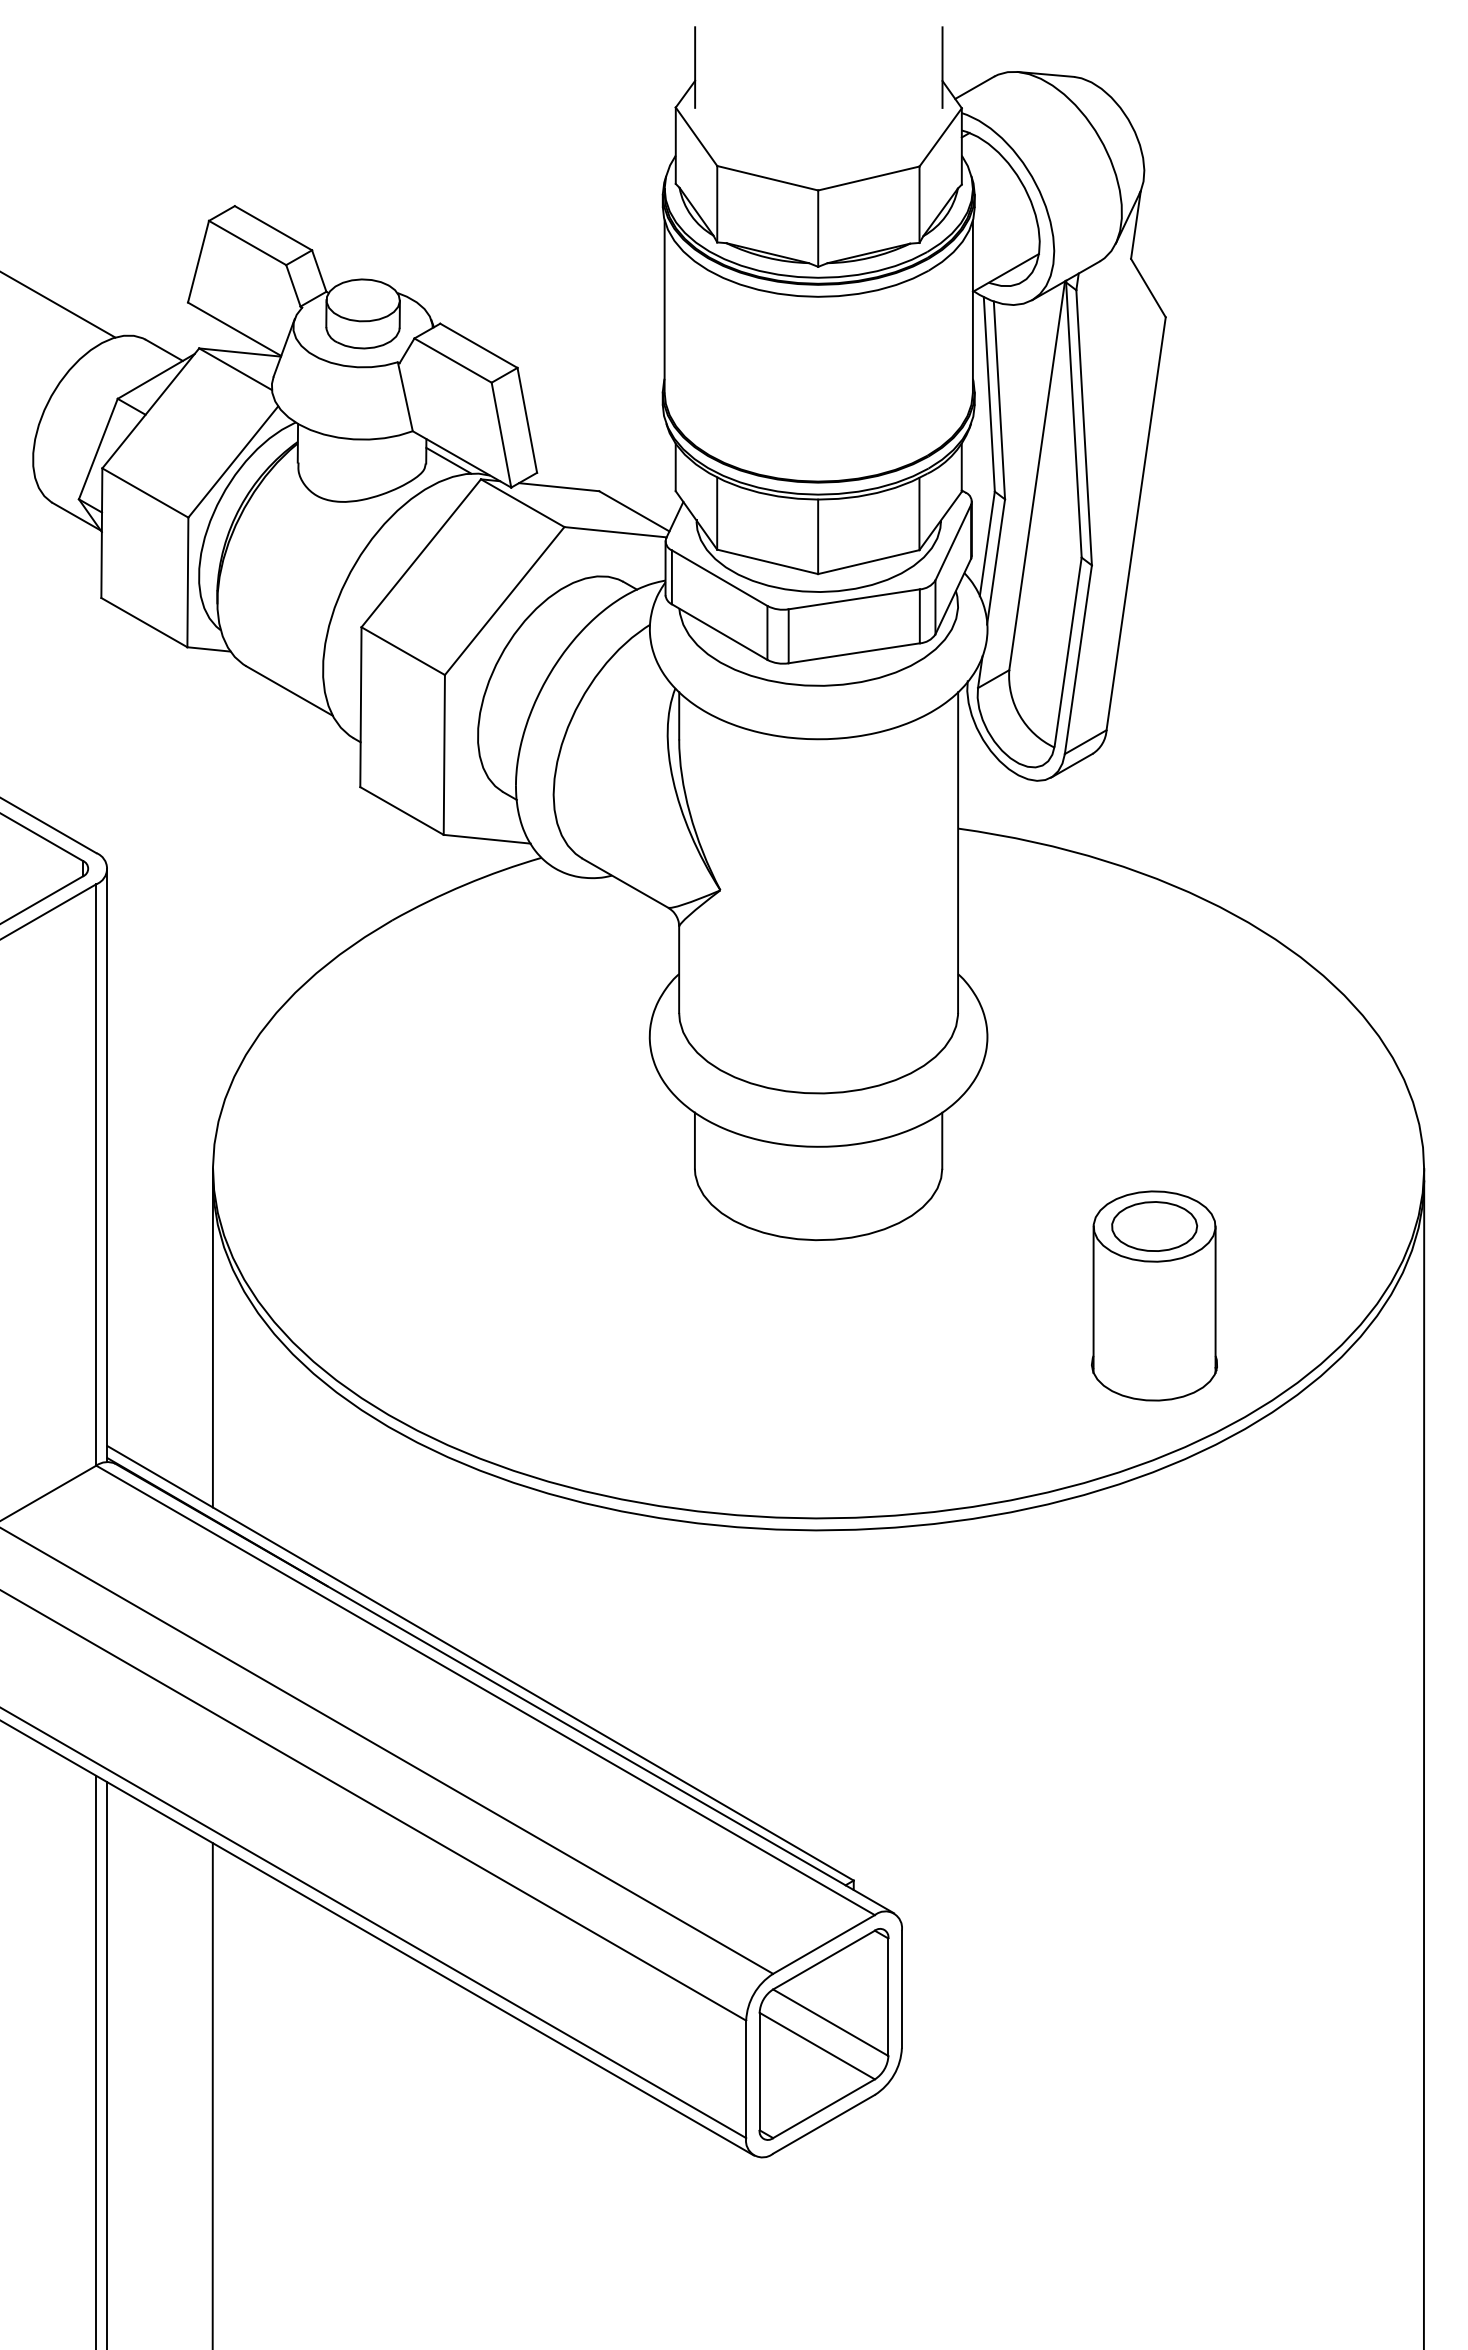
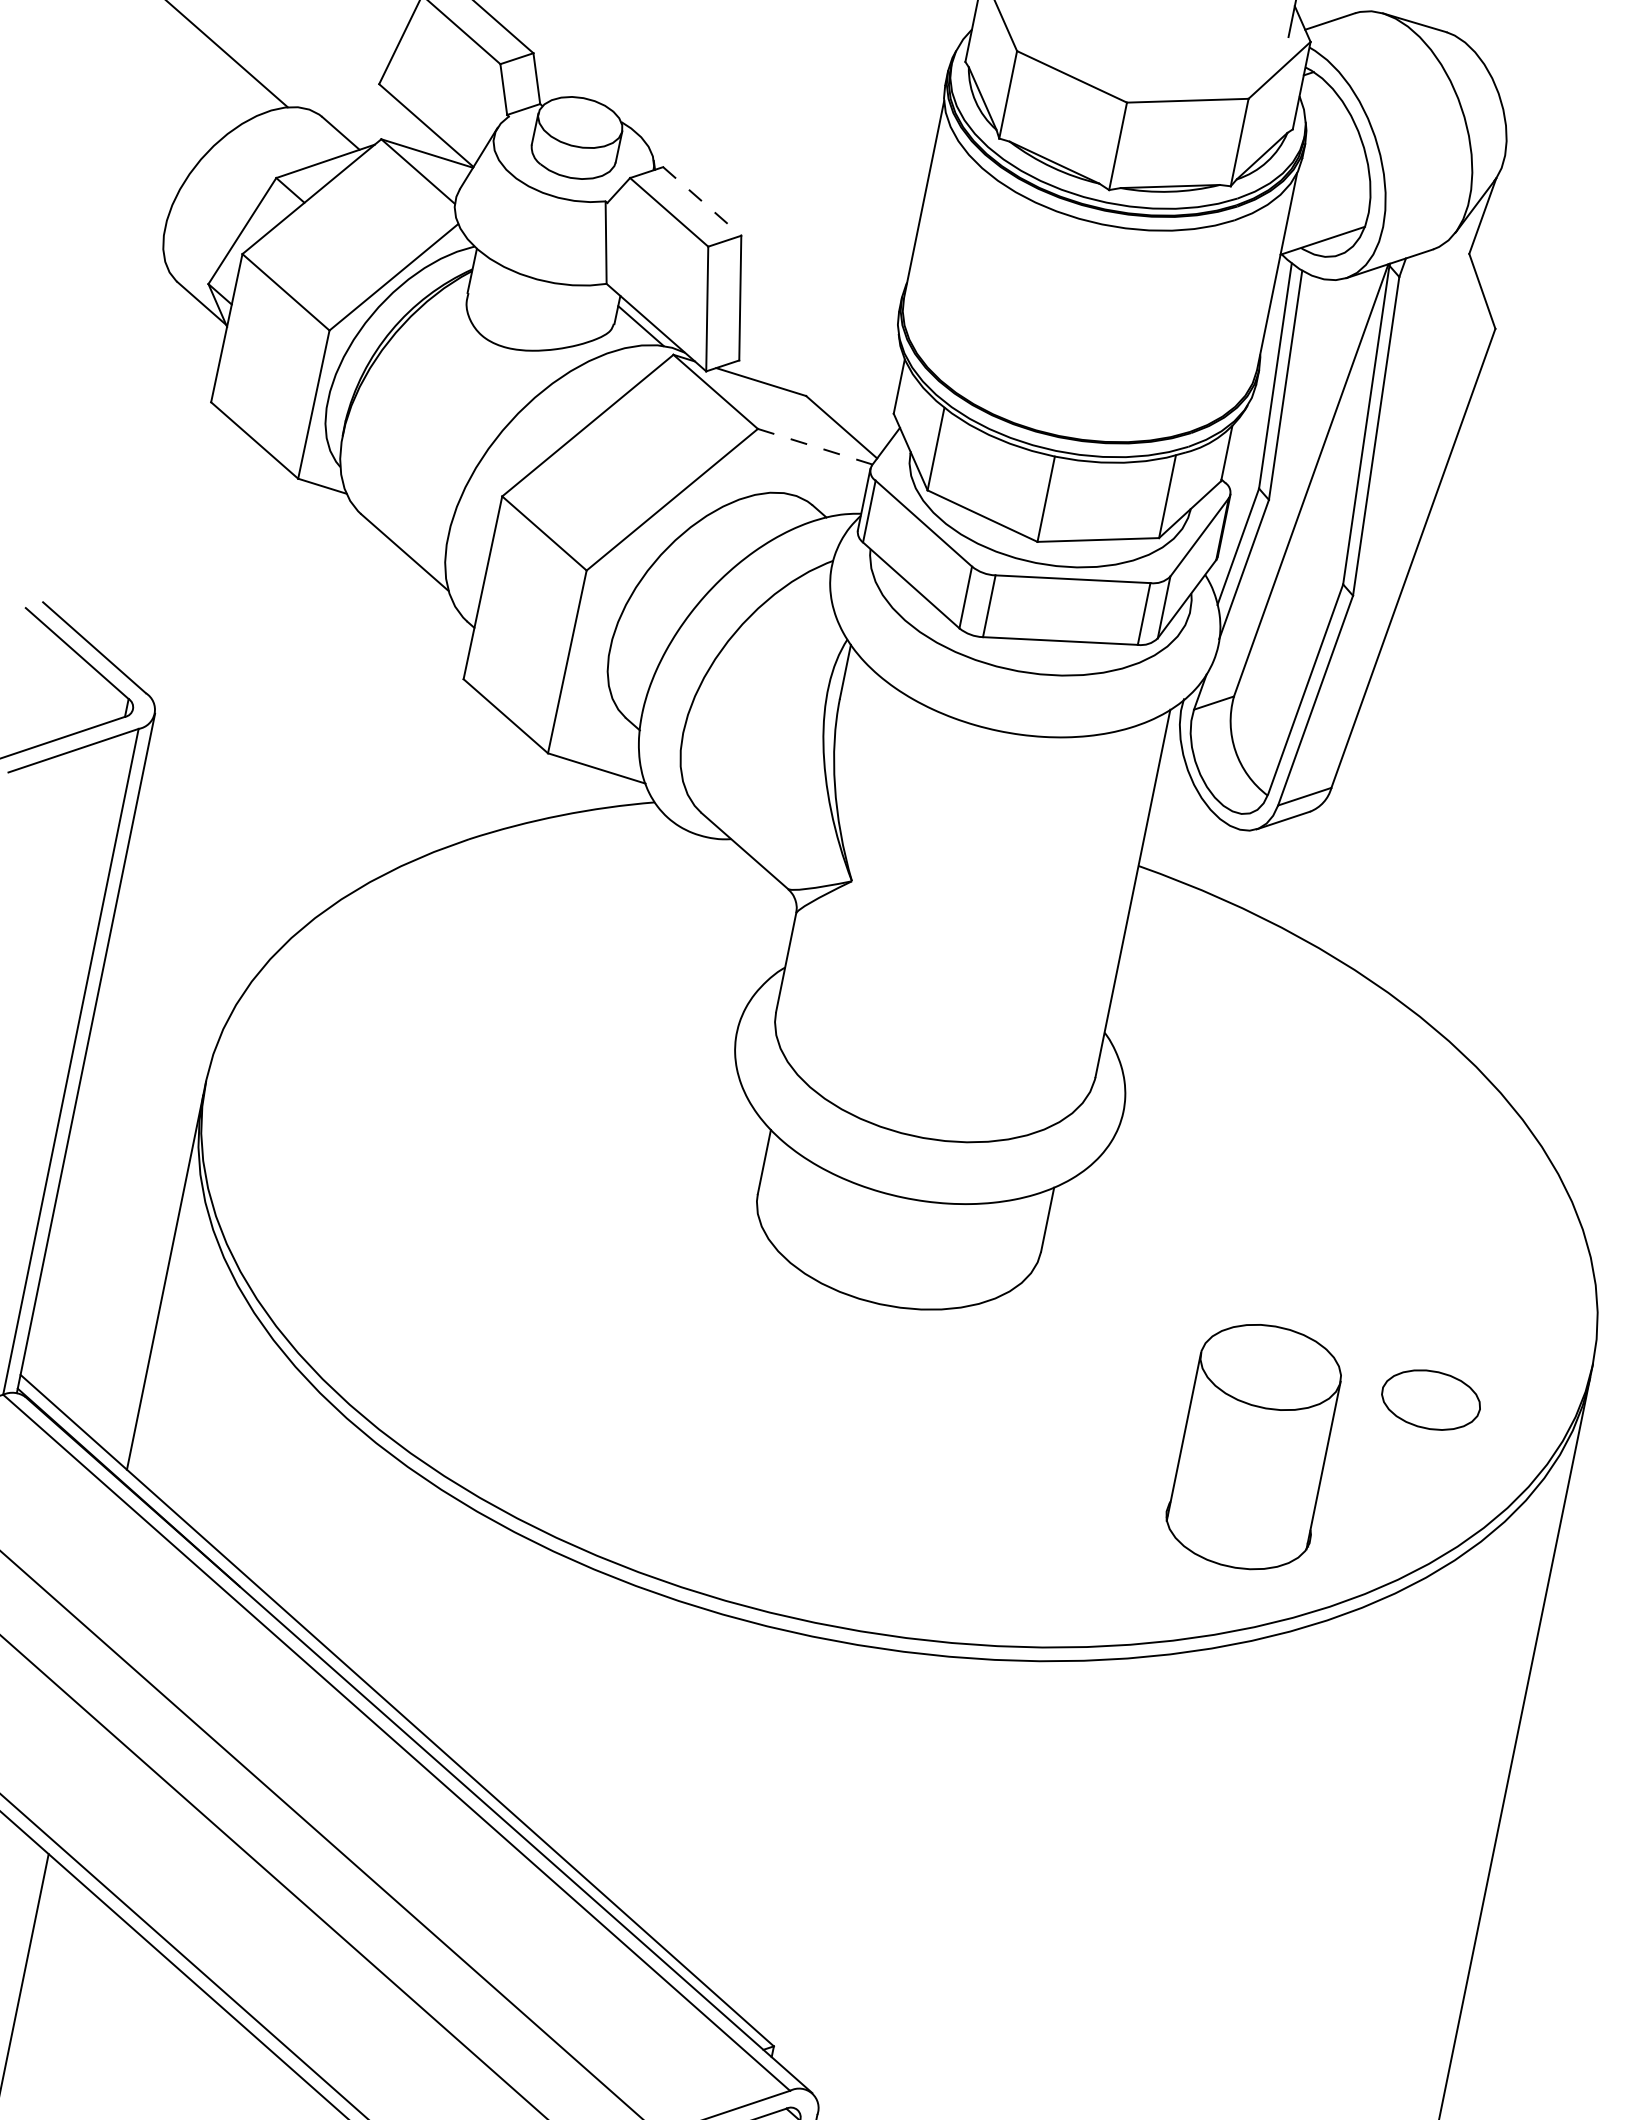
line: (478, 345) -> (701, 201), solid -> dashed
line: (615, 532) -> (815, 447), solid -> dashed
part: (1154, 1226) -> (1431, 1399), moved

